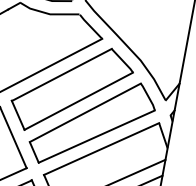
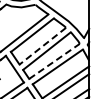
line: (78, 101) -> (42, 46), solid -> dashed
line: (96, 136) -> (54, 61), solid -> dashed

